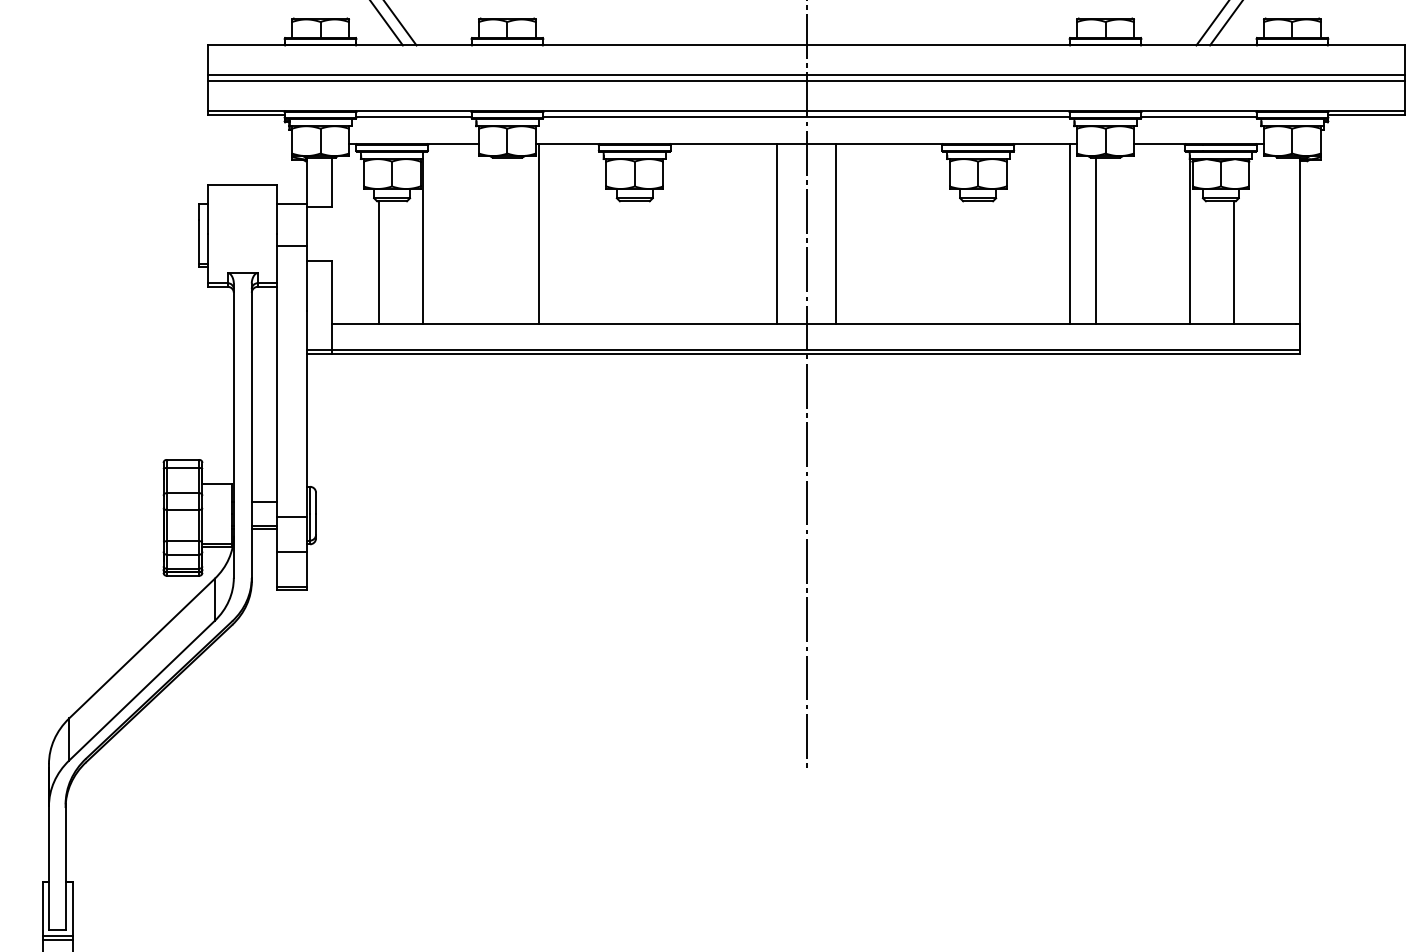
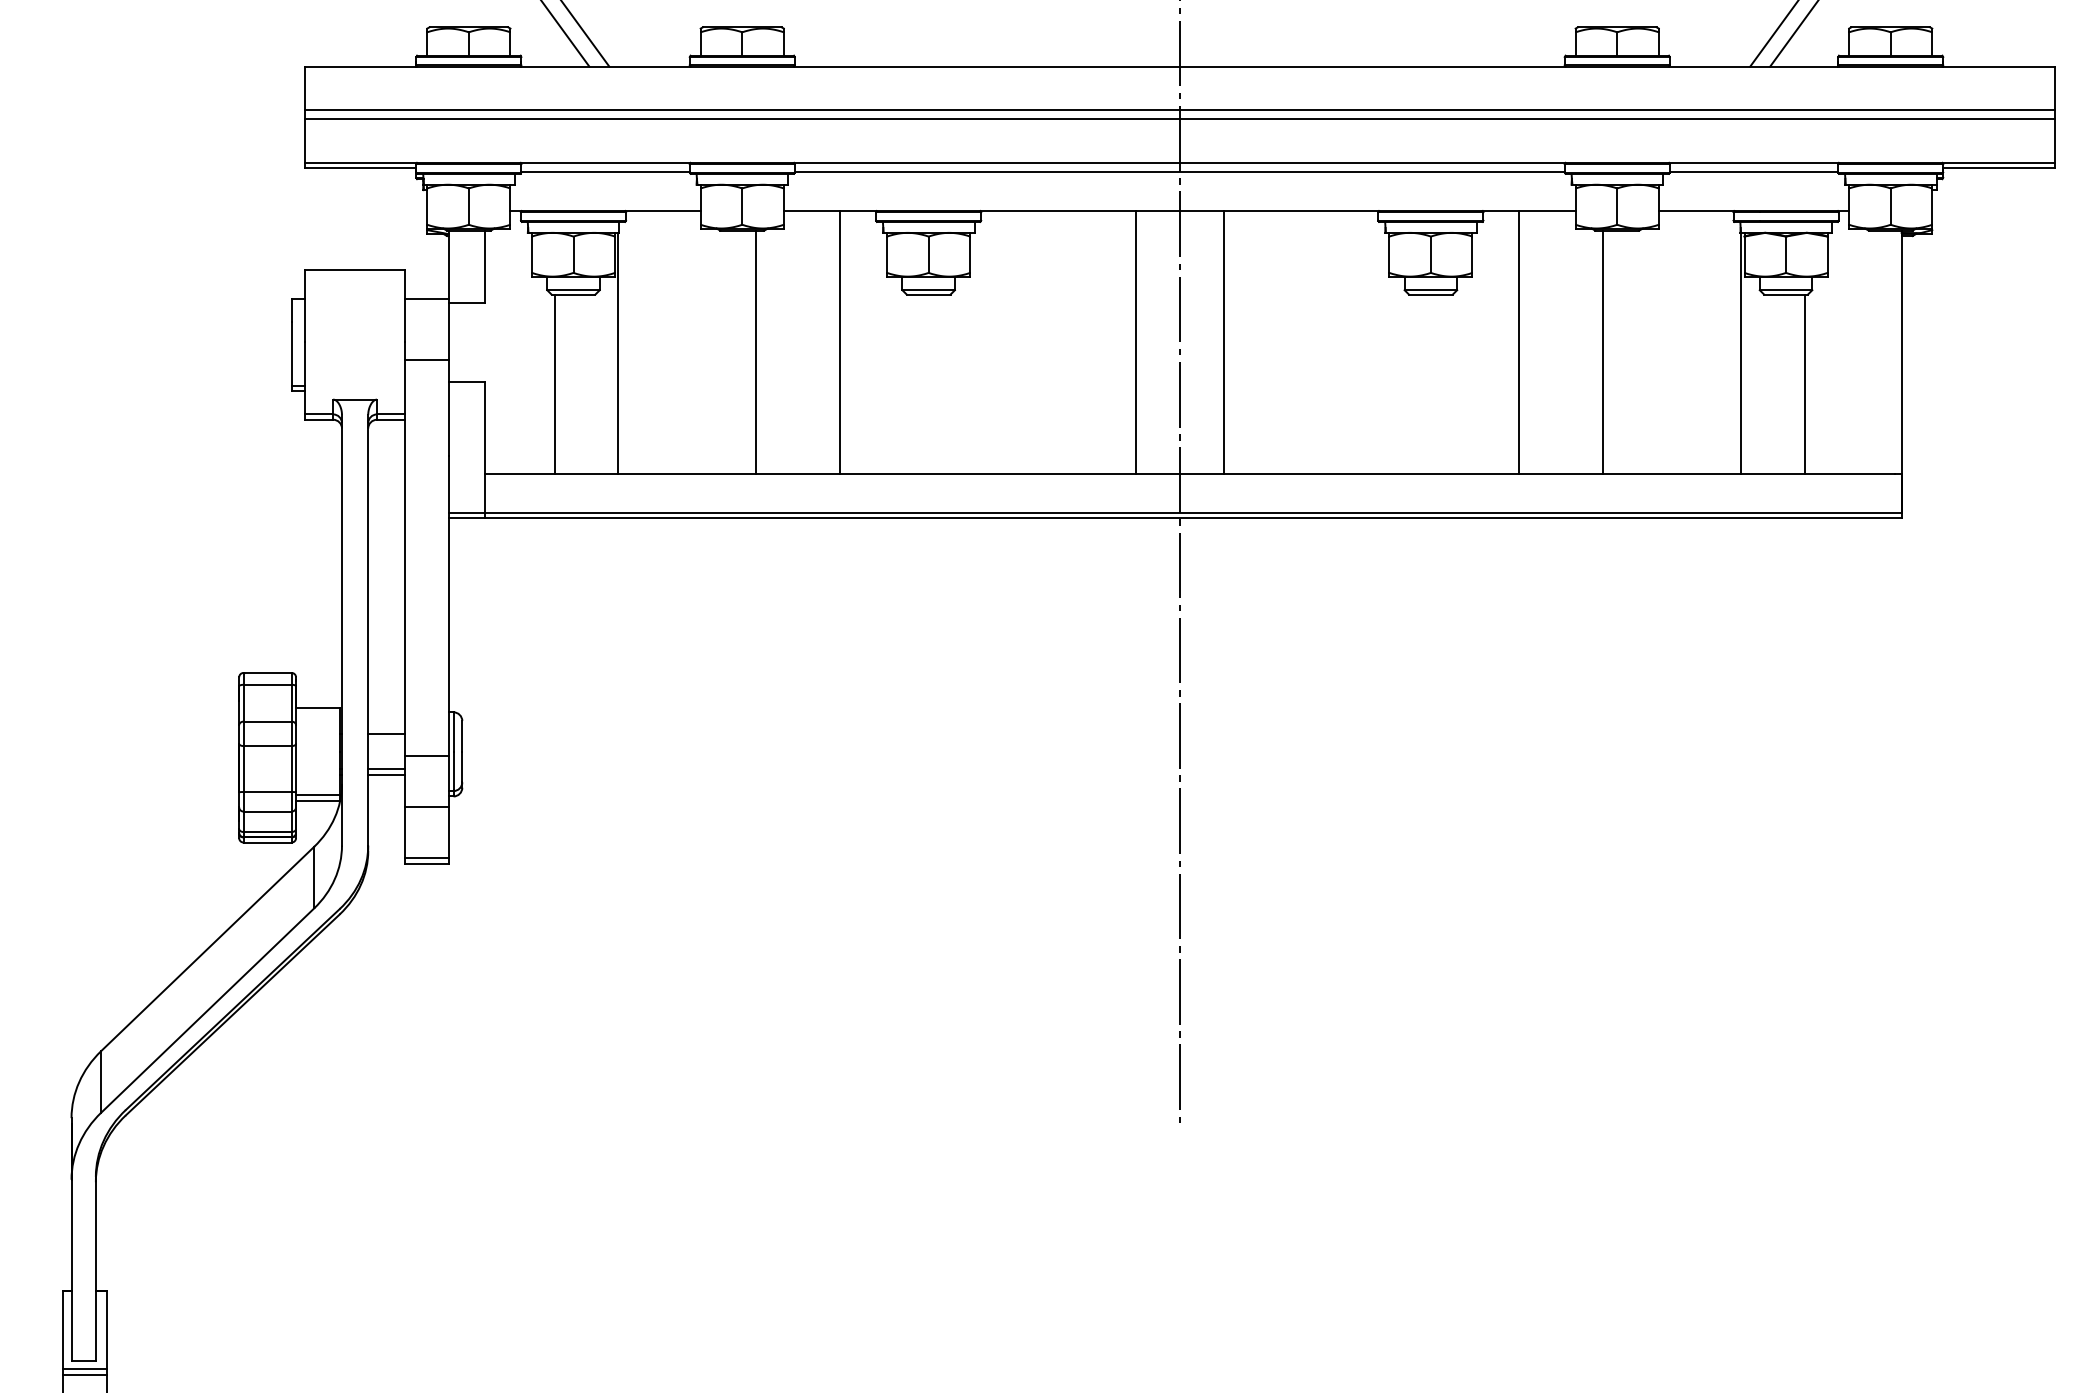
line: (539, 233) -> (840, 341), moved
line: (1069, 233) -> (1519, 341), moved
line: (517, 240) -> (756, 351), added

